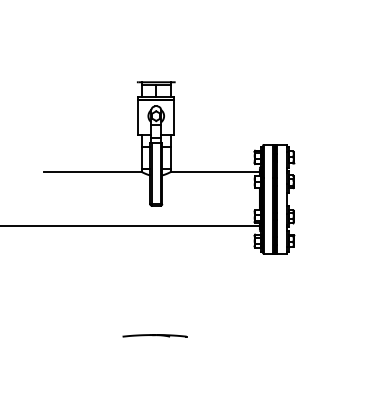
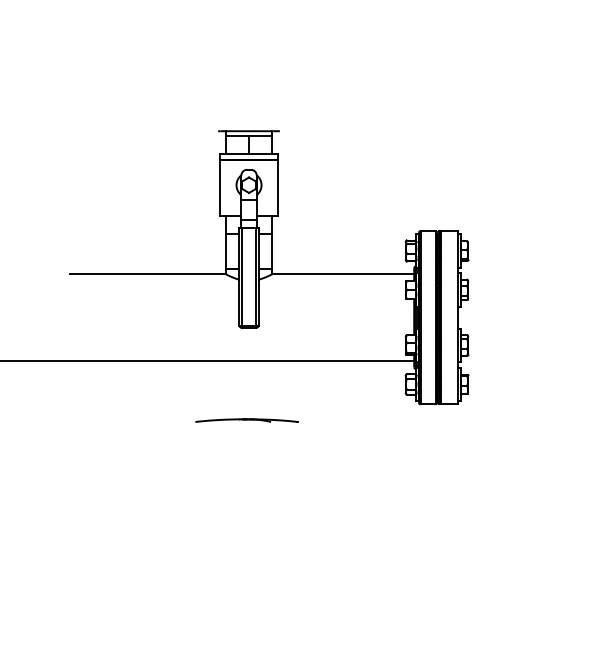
line: (154, 335) -> (246, 420), moved

